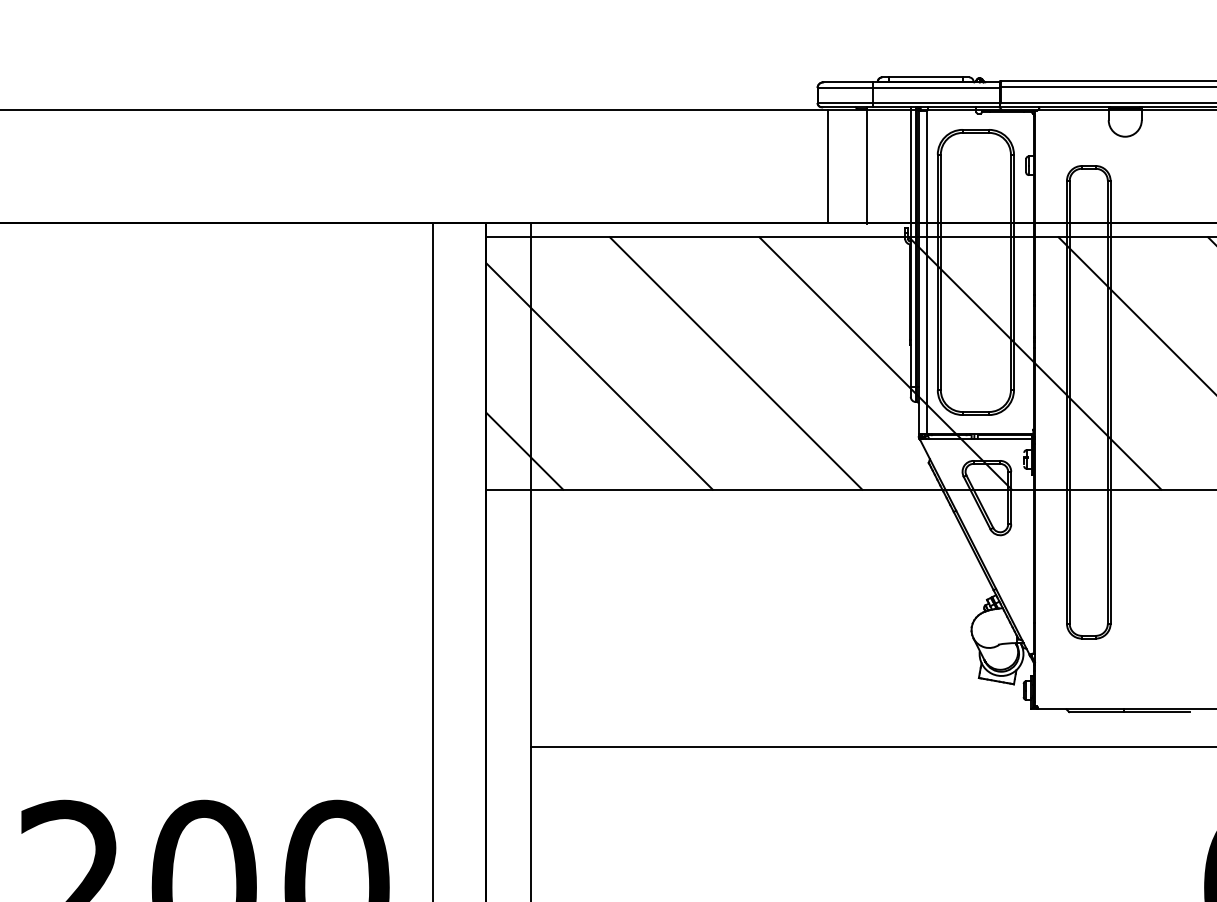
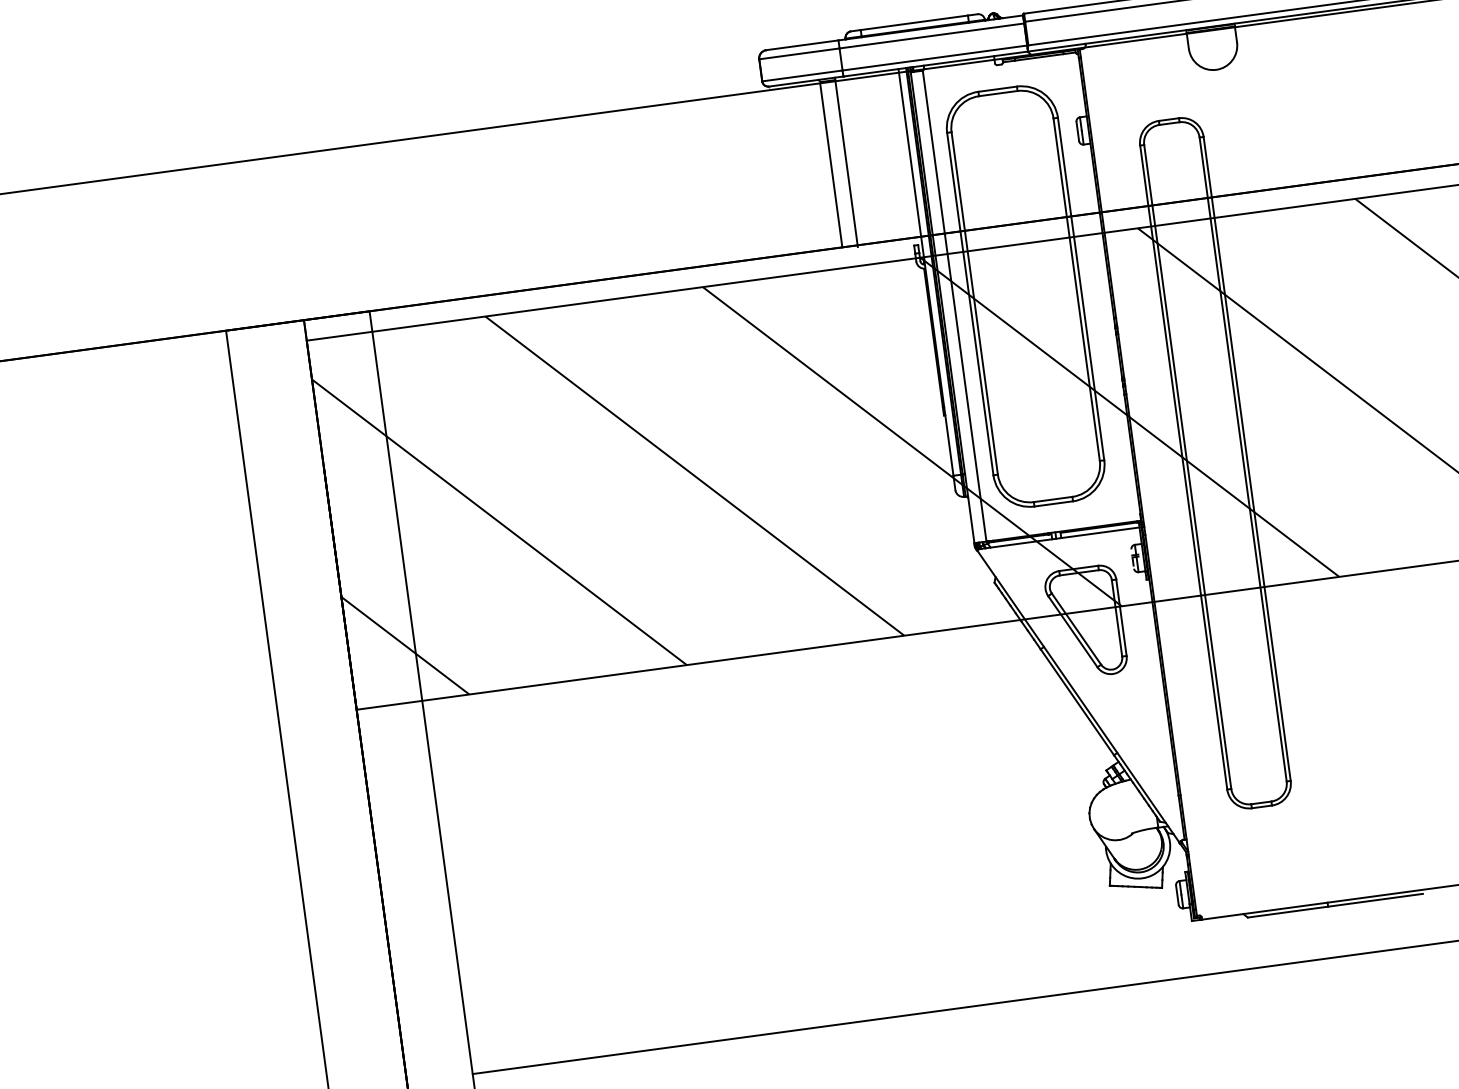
line: (827, 165) -> (831, 164), moved

